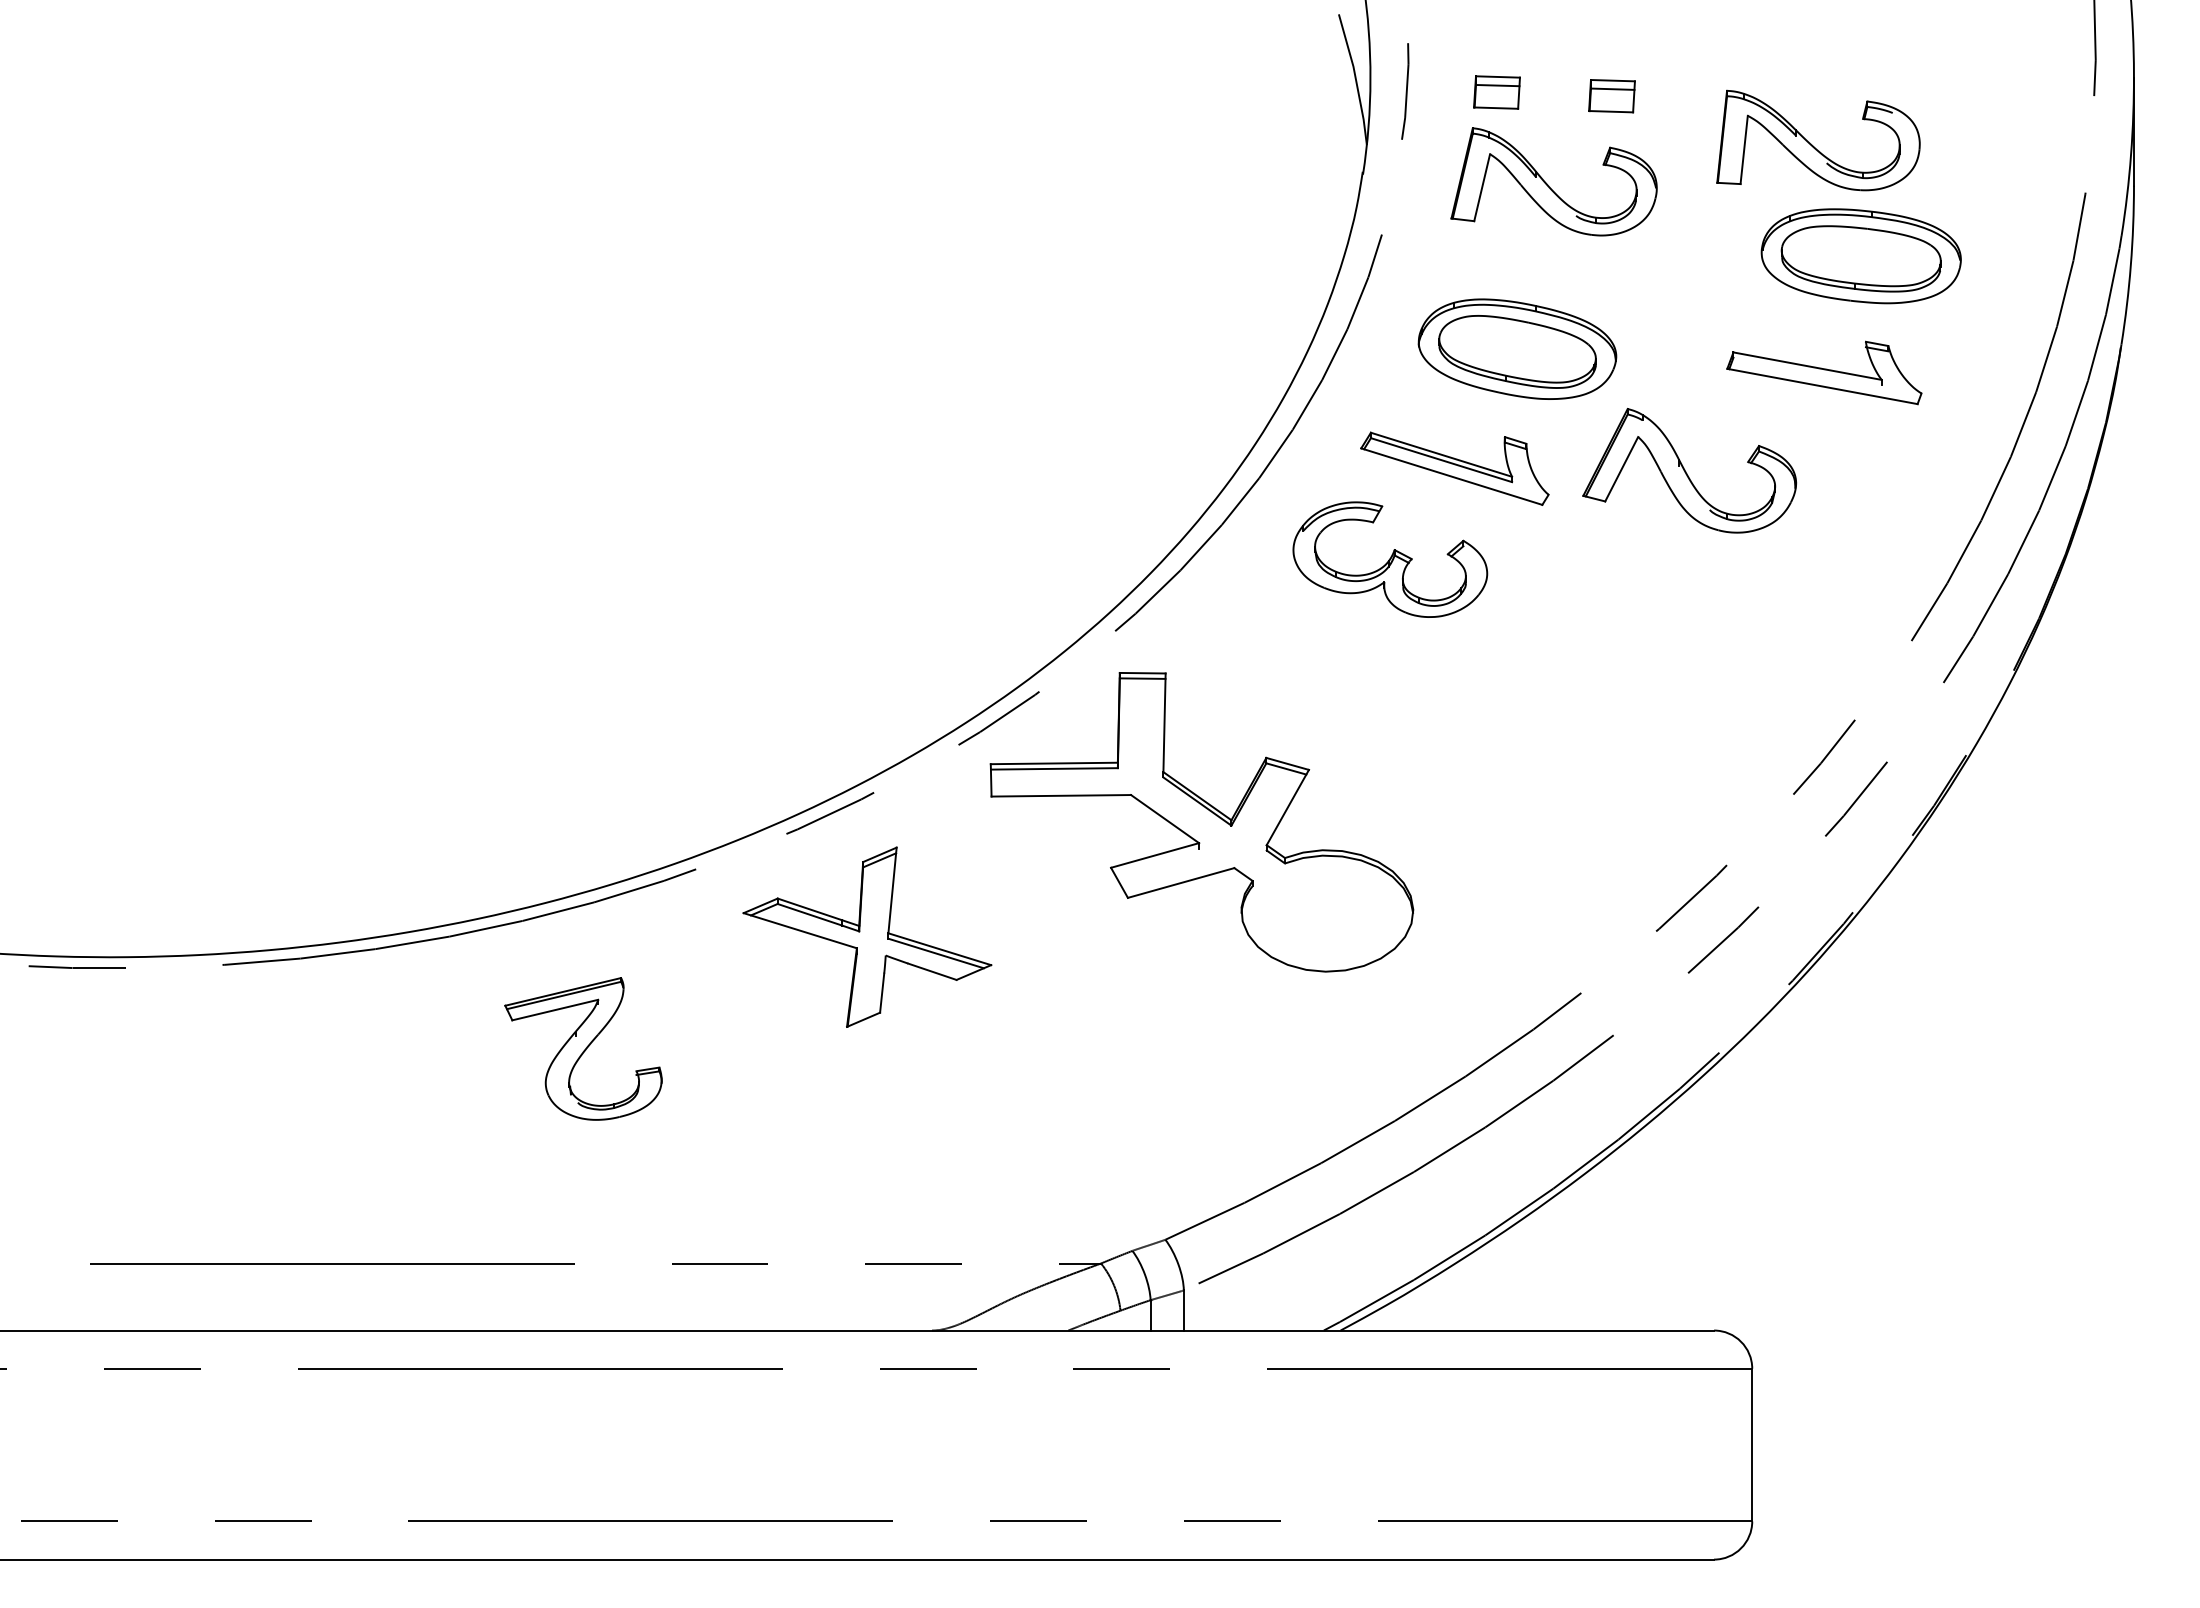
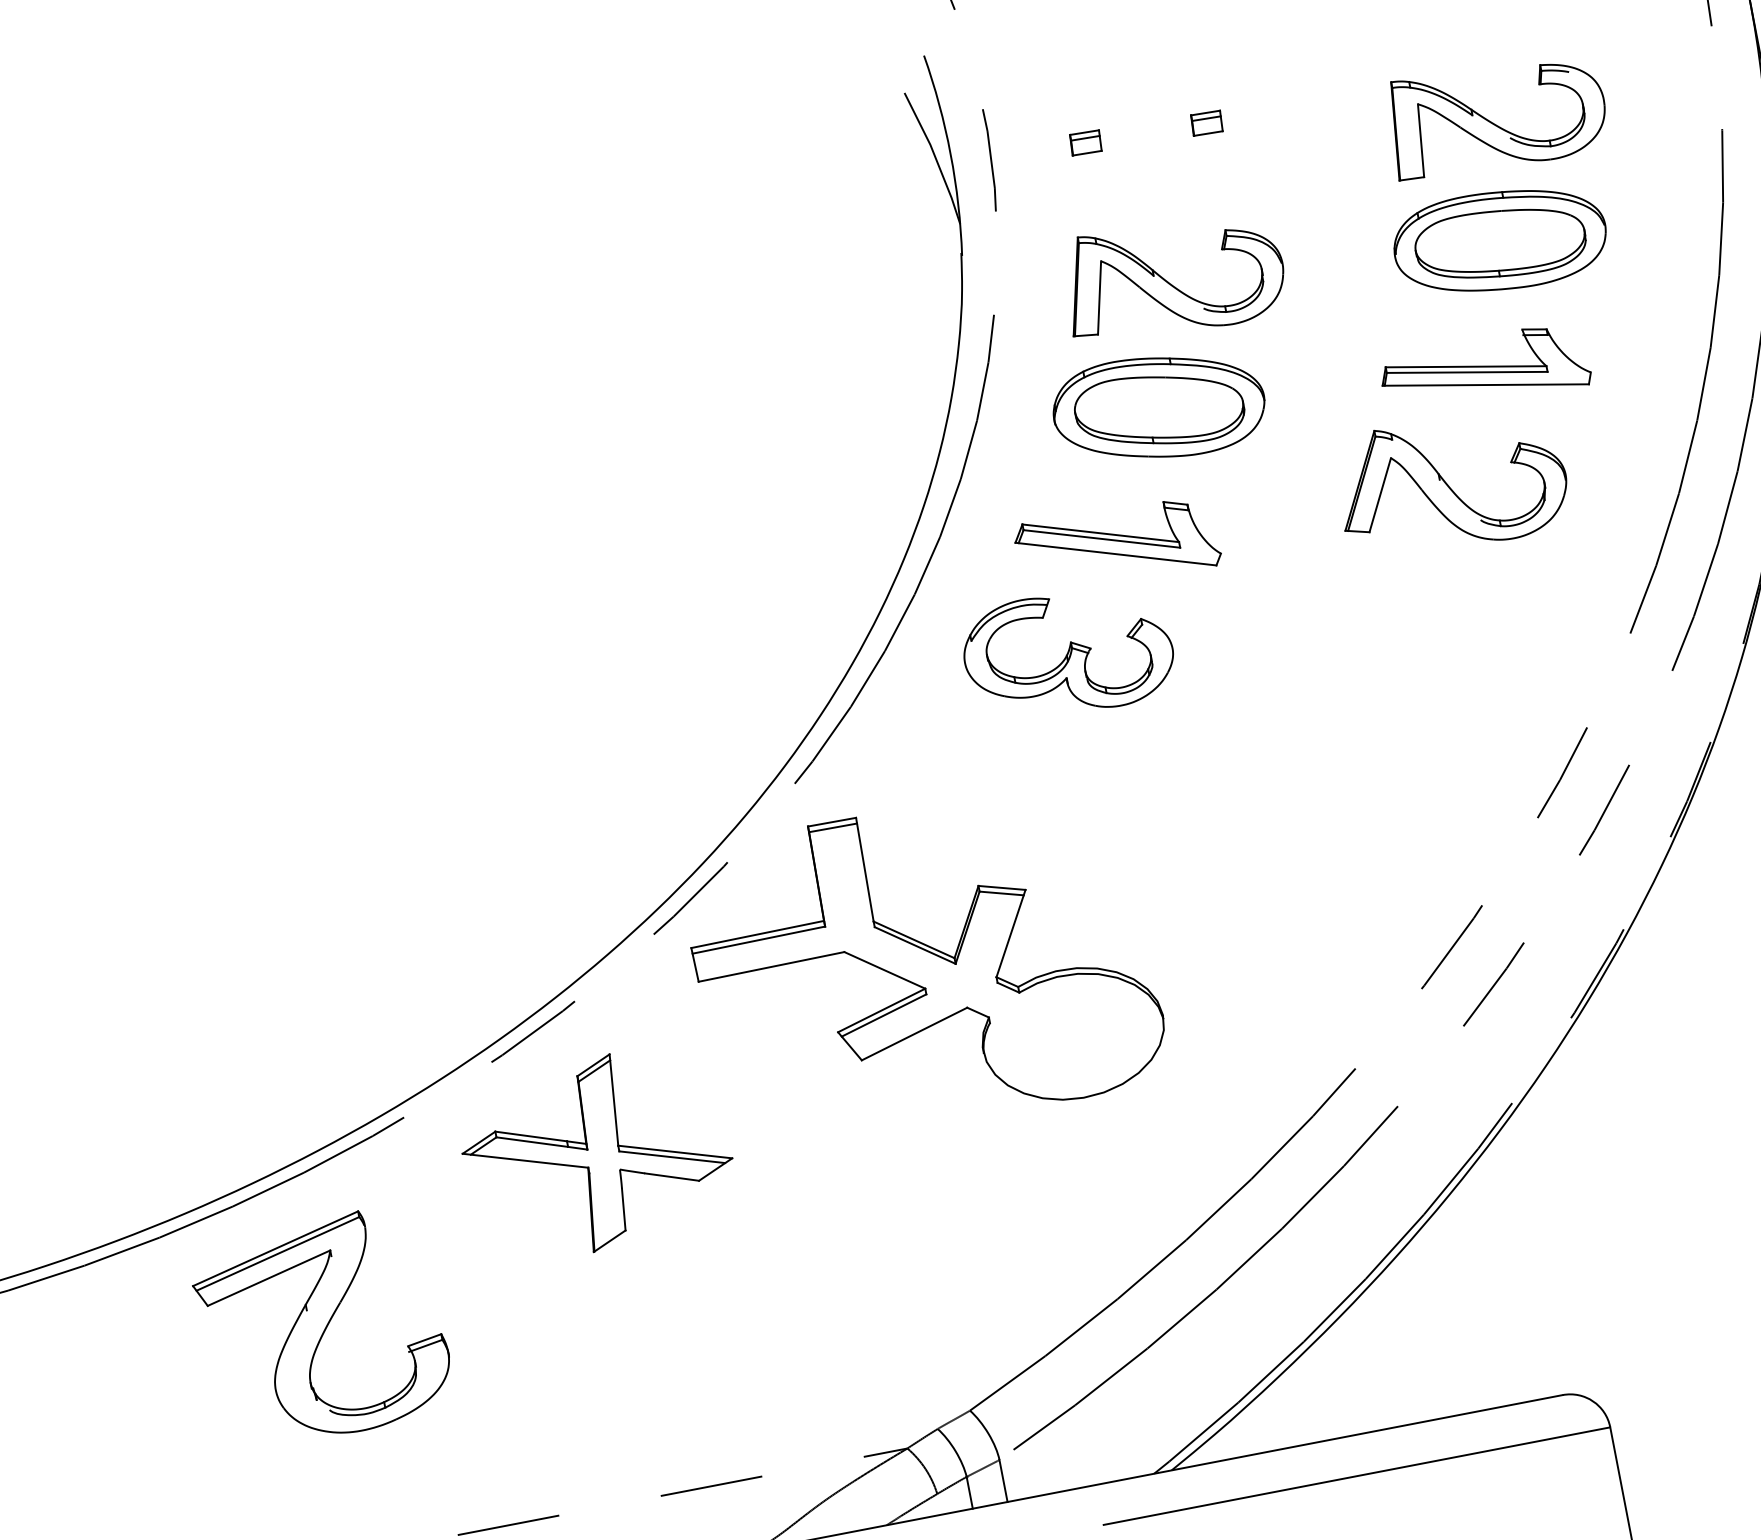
part: (1496, 92) -> (1085, 143), size x0.62
part: (1611, 95) -> (1206, 122), size x0.62
part: (1813, 145) -> (1492, 122), moved
part: (1553, 181) -> (1172, 277), moved
line: (1807, 371) -> (1467, 372), added
part: (1689, 470) -> (1451, 482), moved
line: (1156, 860) -> (884, 1015), added
part: (583, 1048) -> (322, 1327), size x1.43

